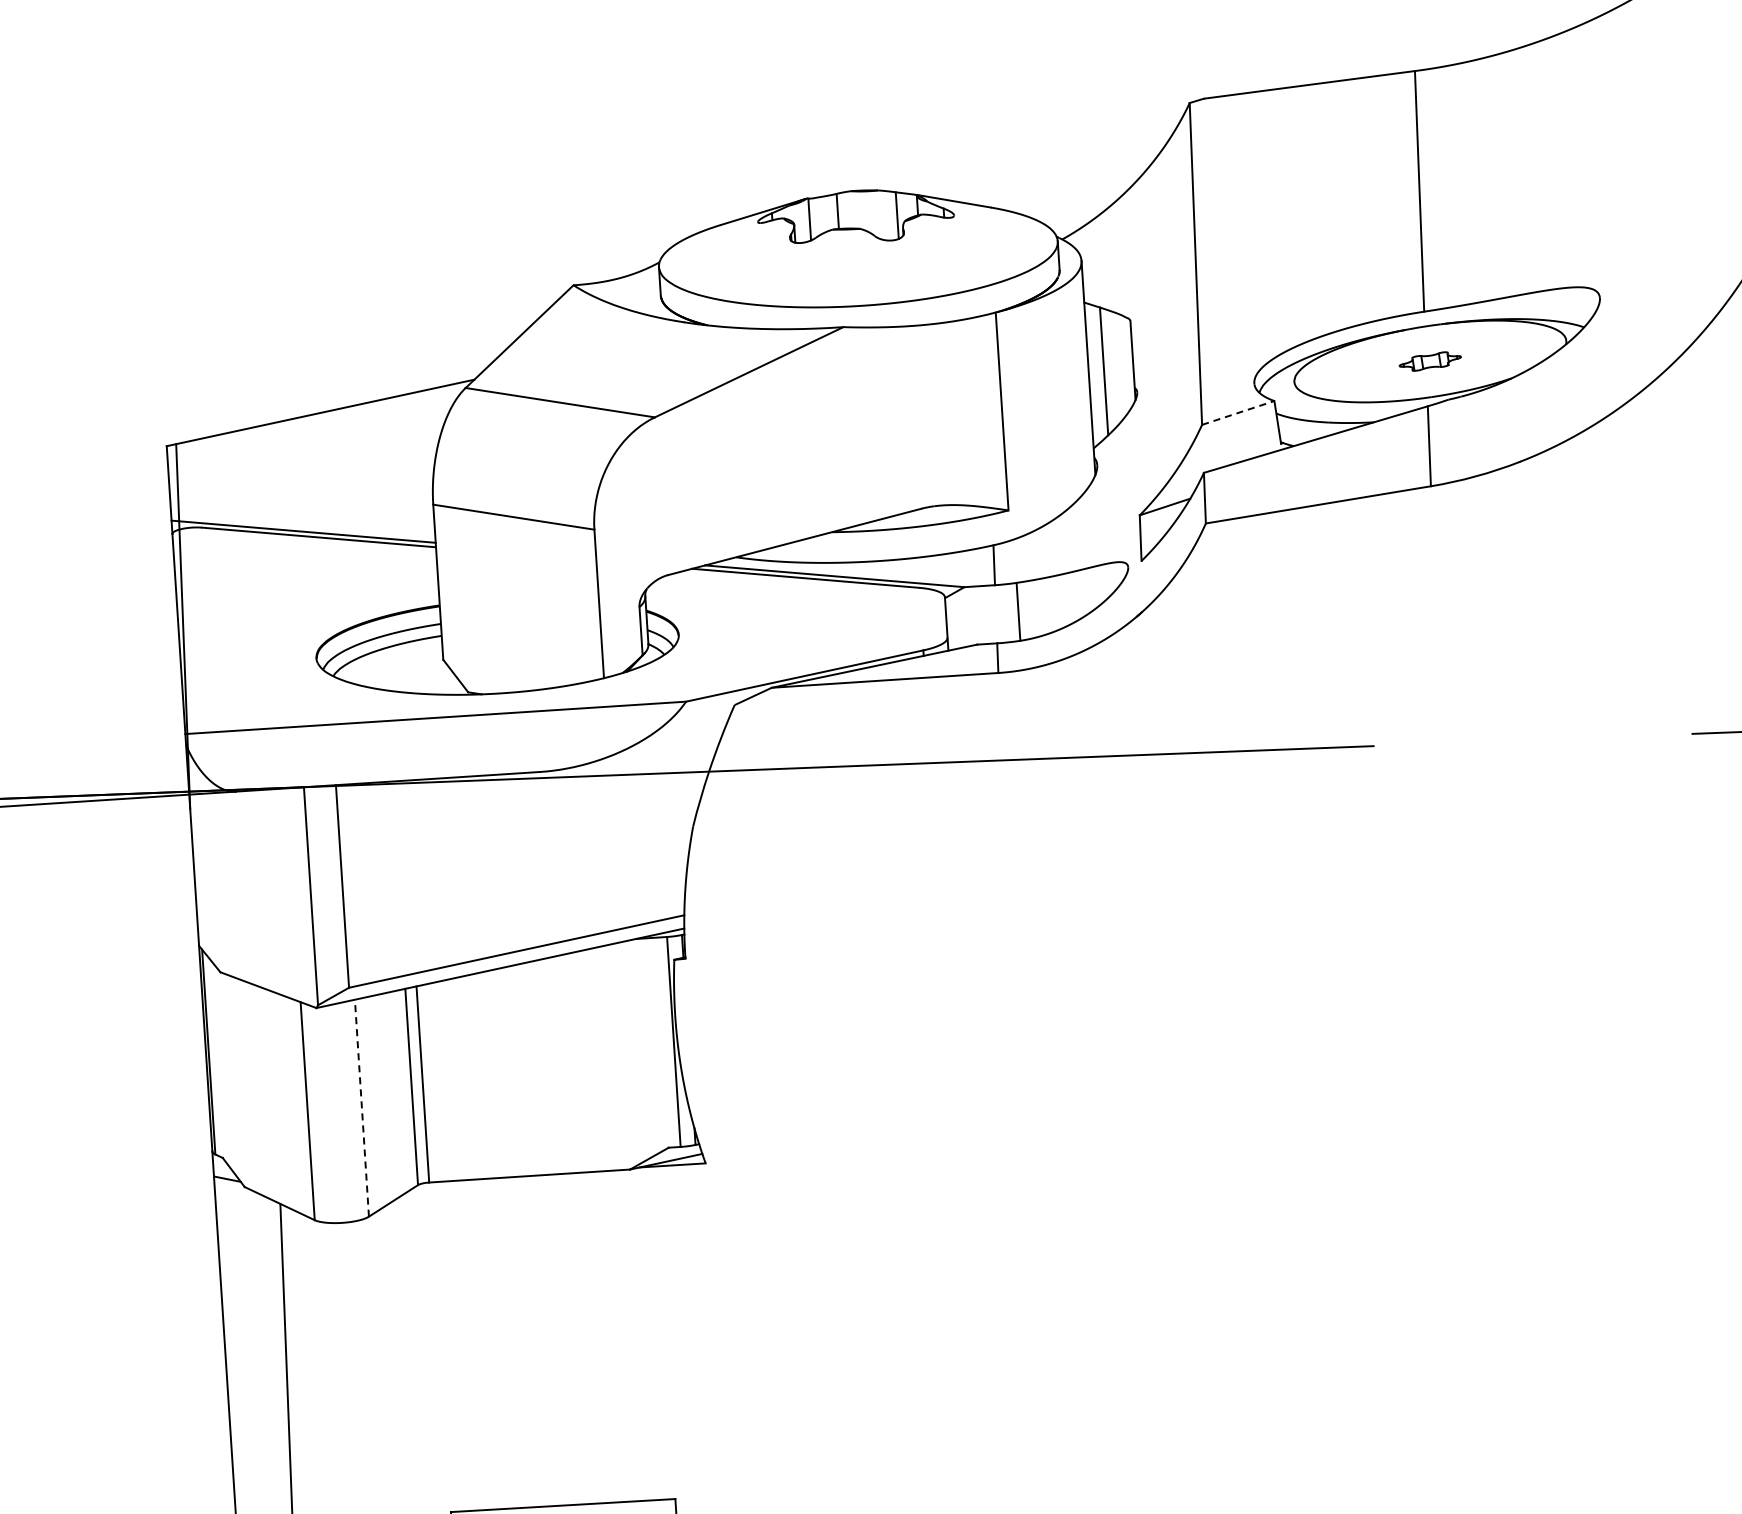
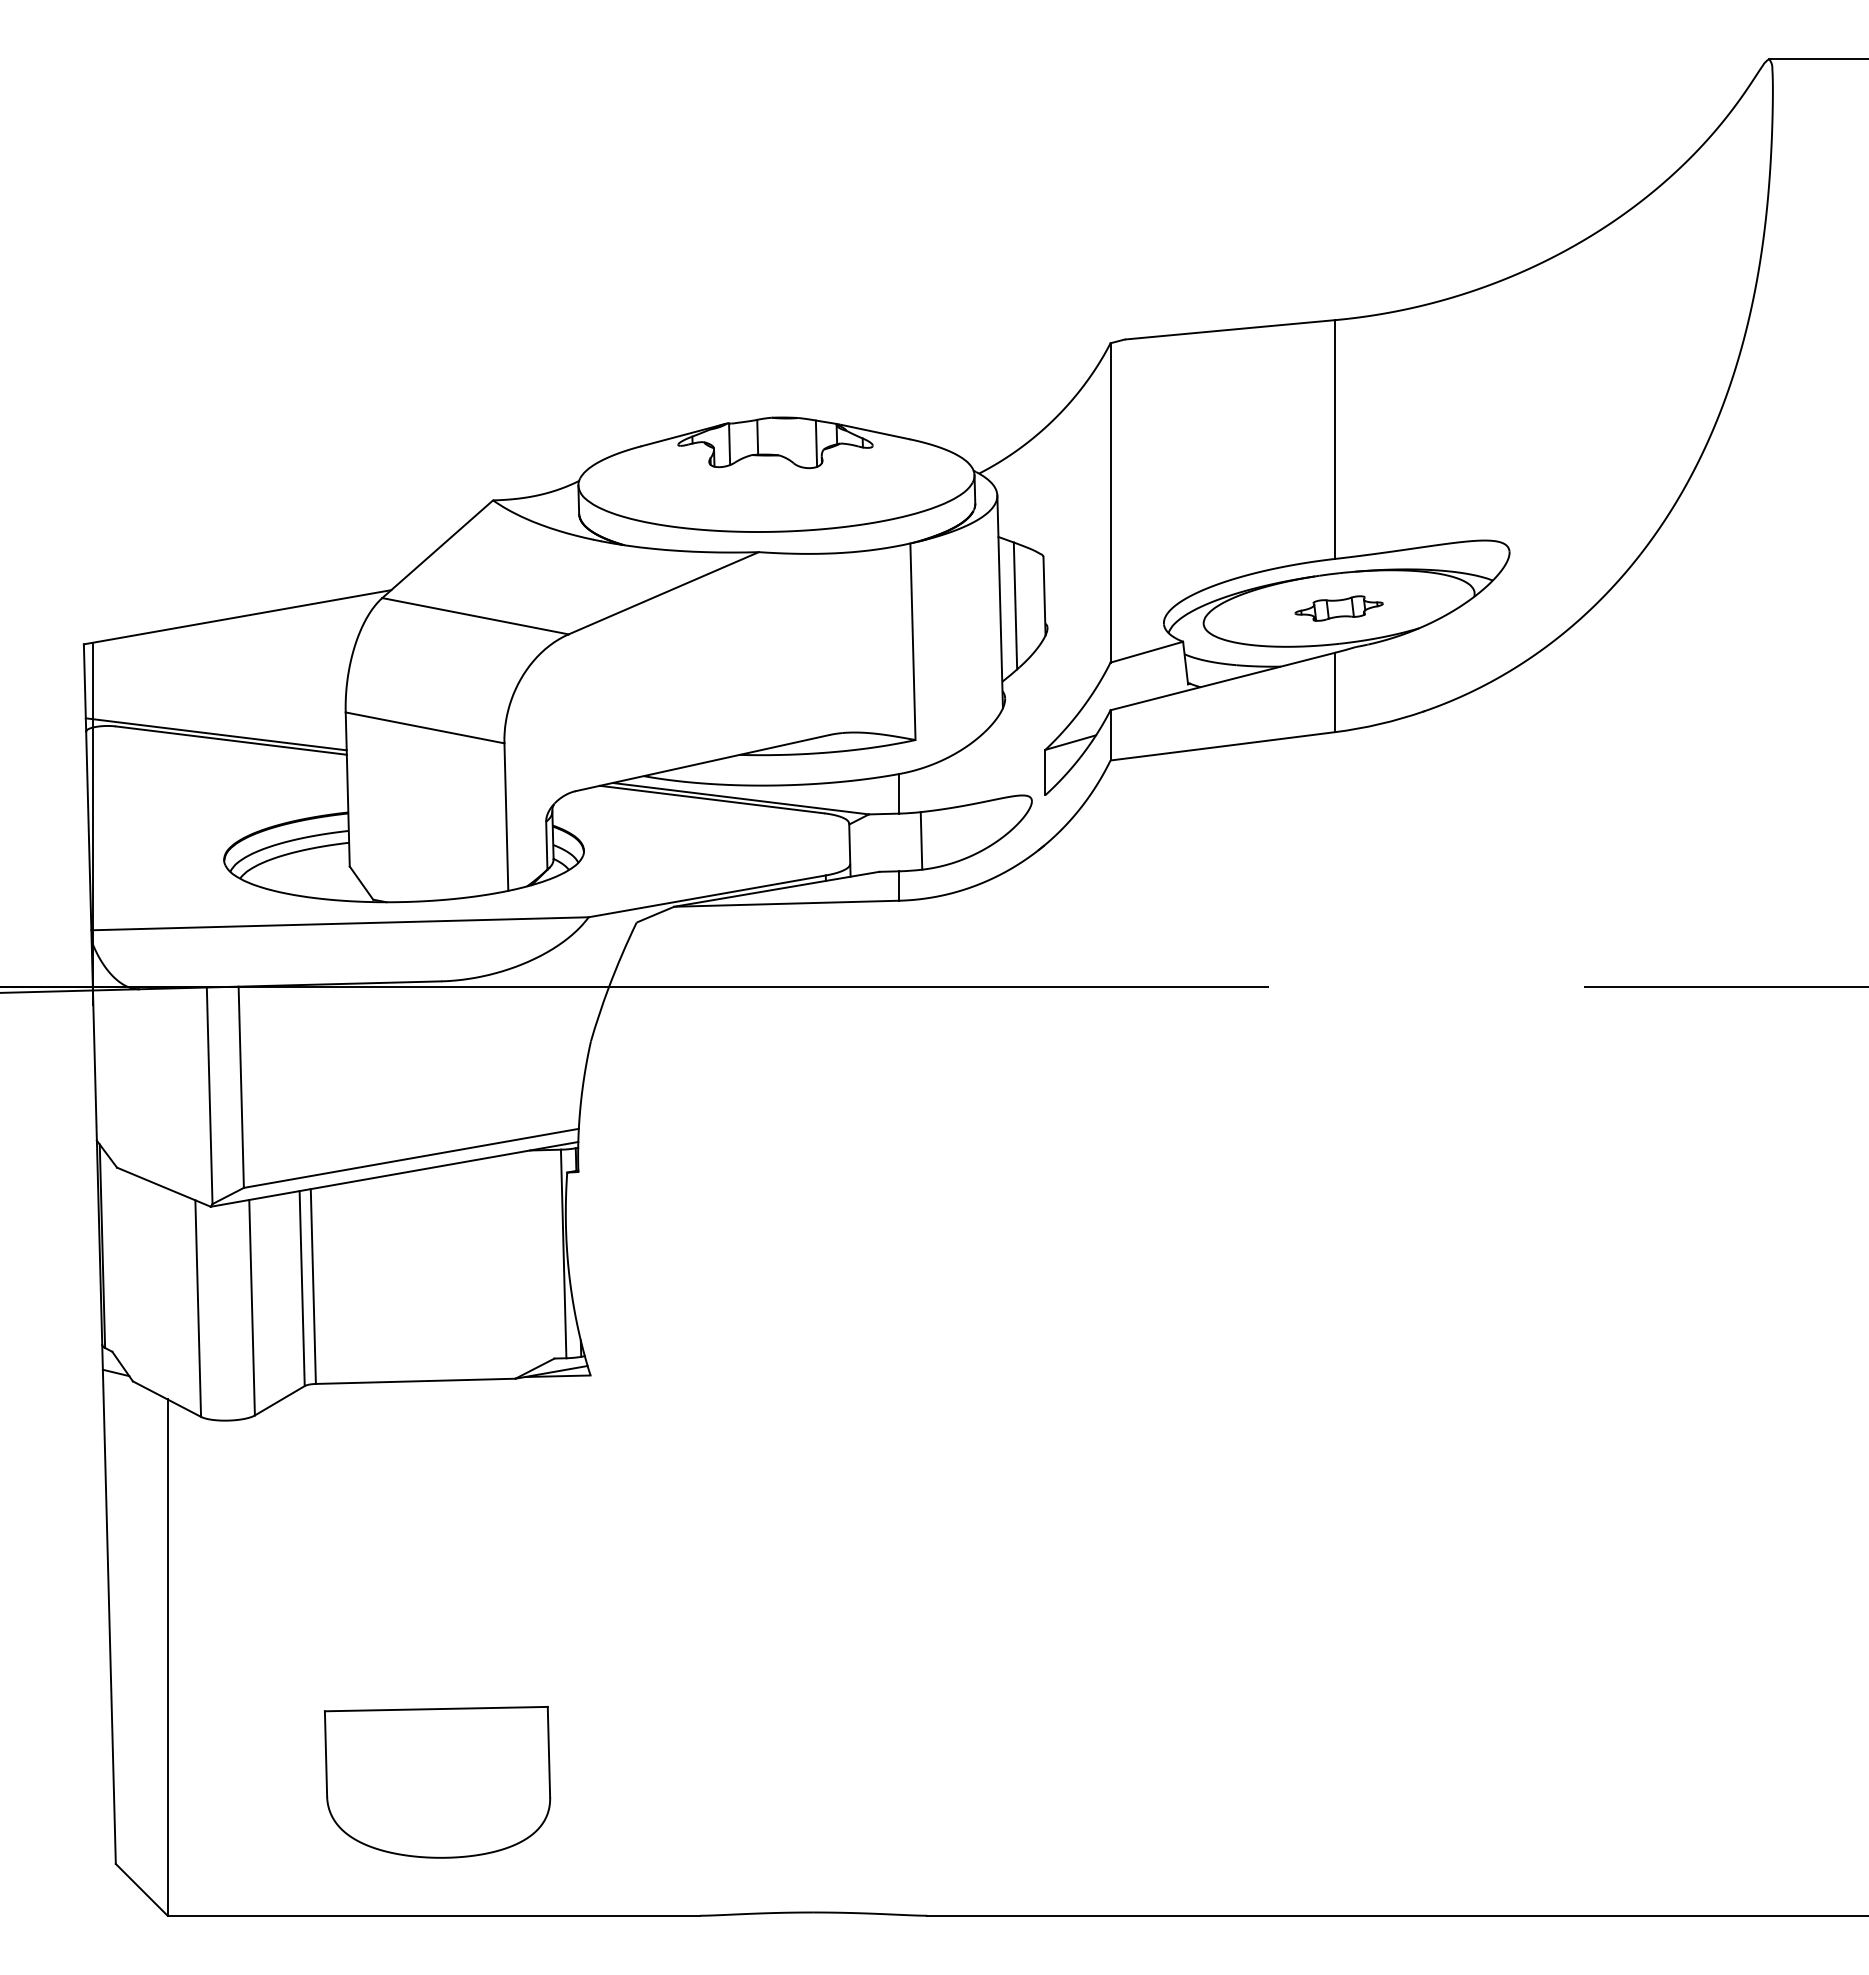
part: (1429, 361) -> (1338, 608), size x1.43
line: (1237, 413) -> (1146, 652), dashed -> solid
line: (362, 1107) -> (252, 1307), dashed -> solid

